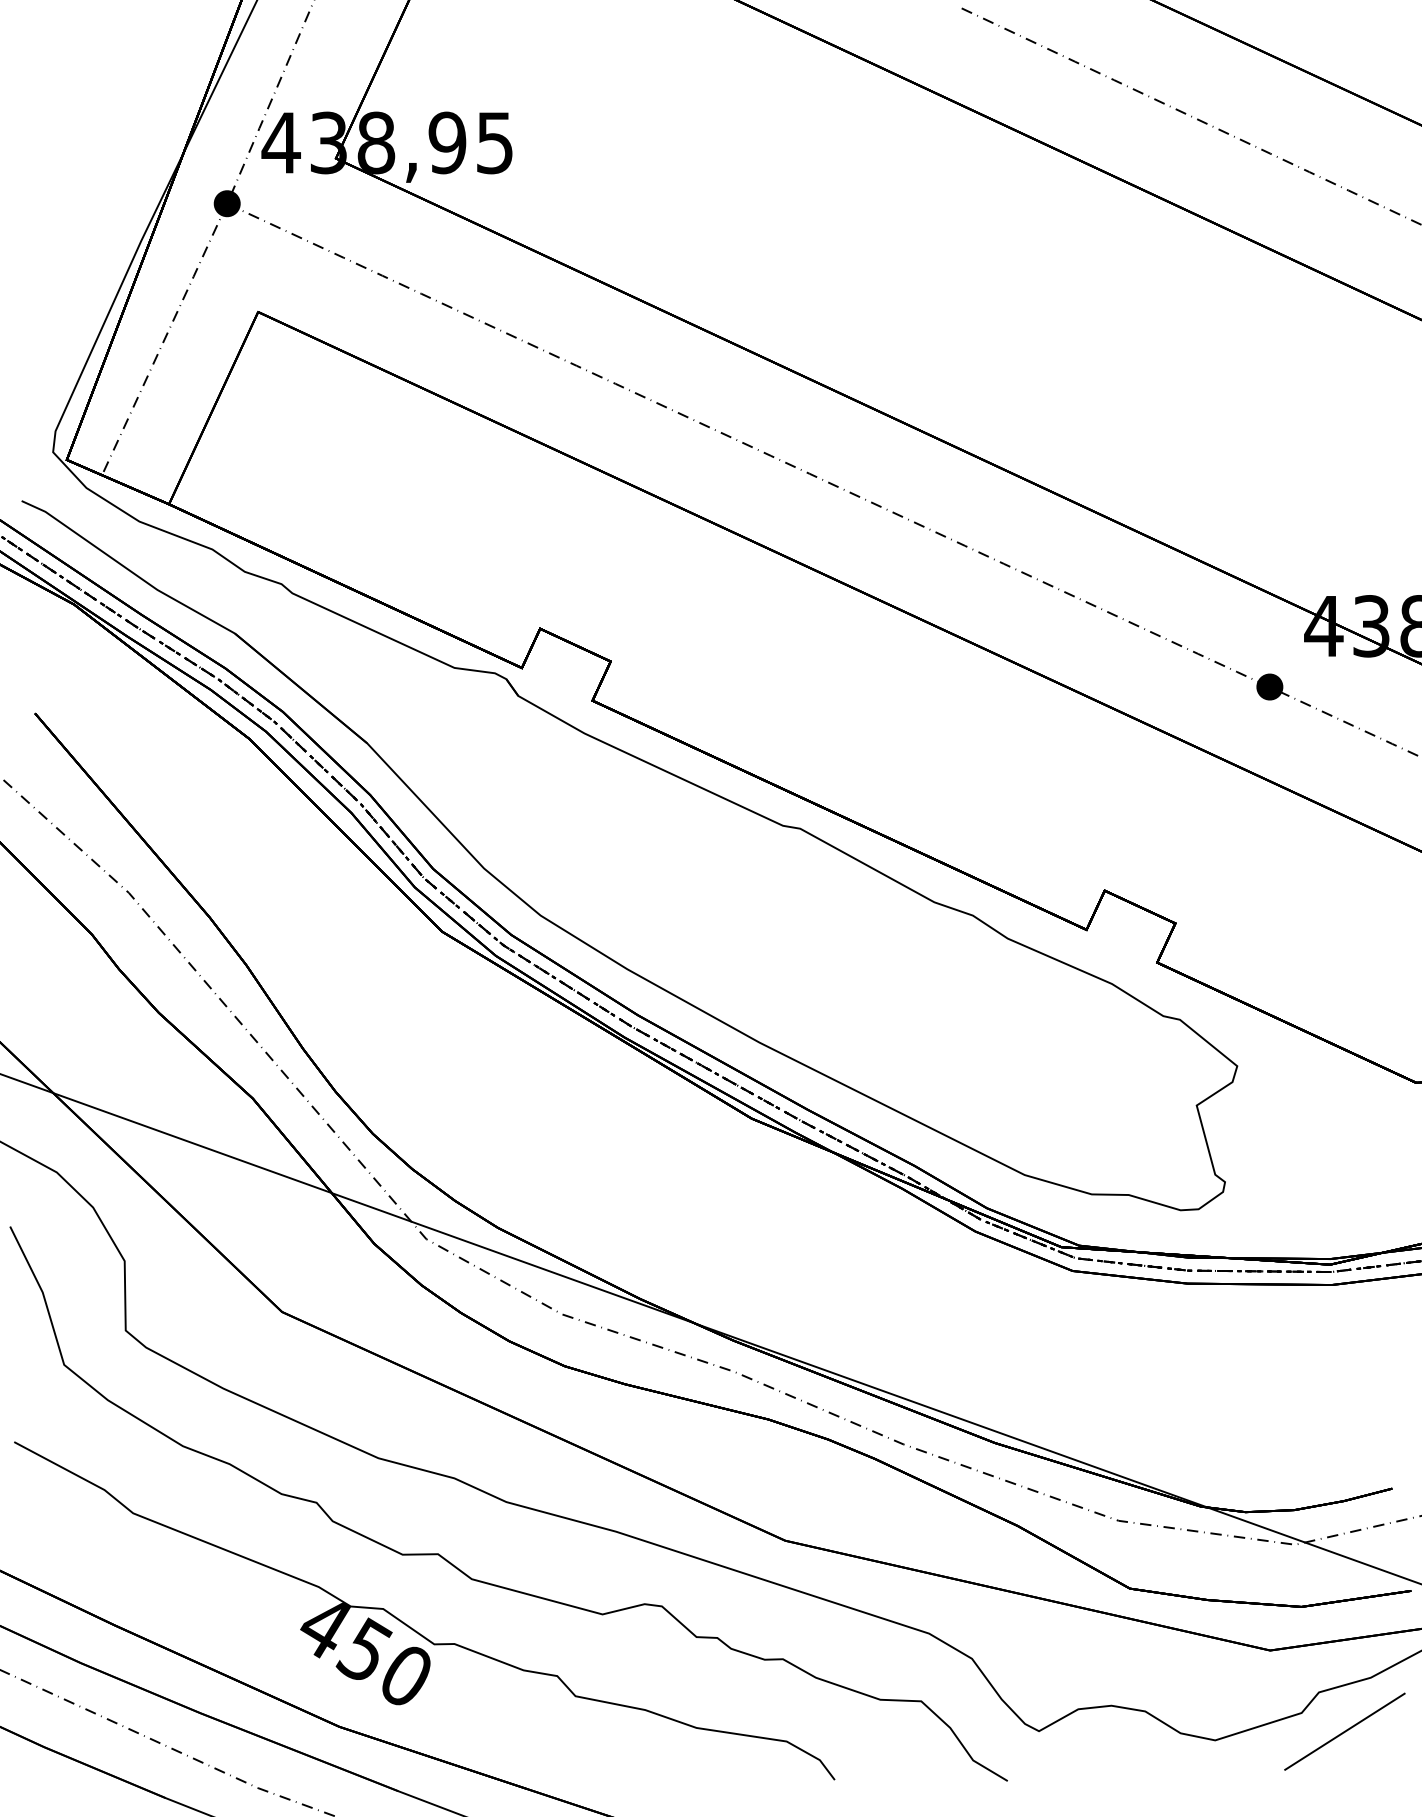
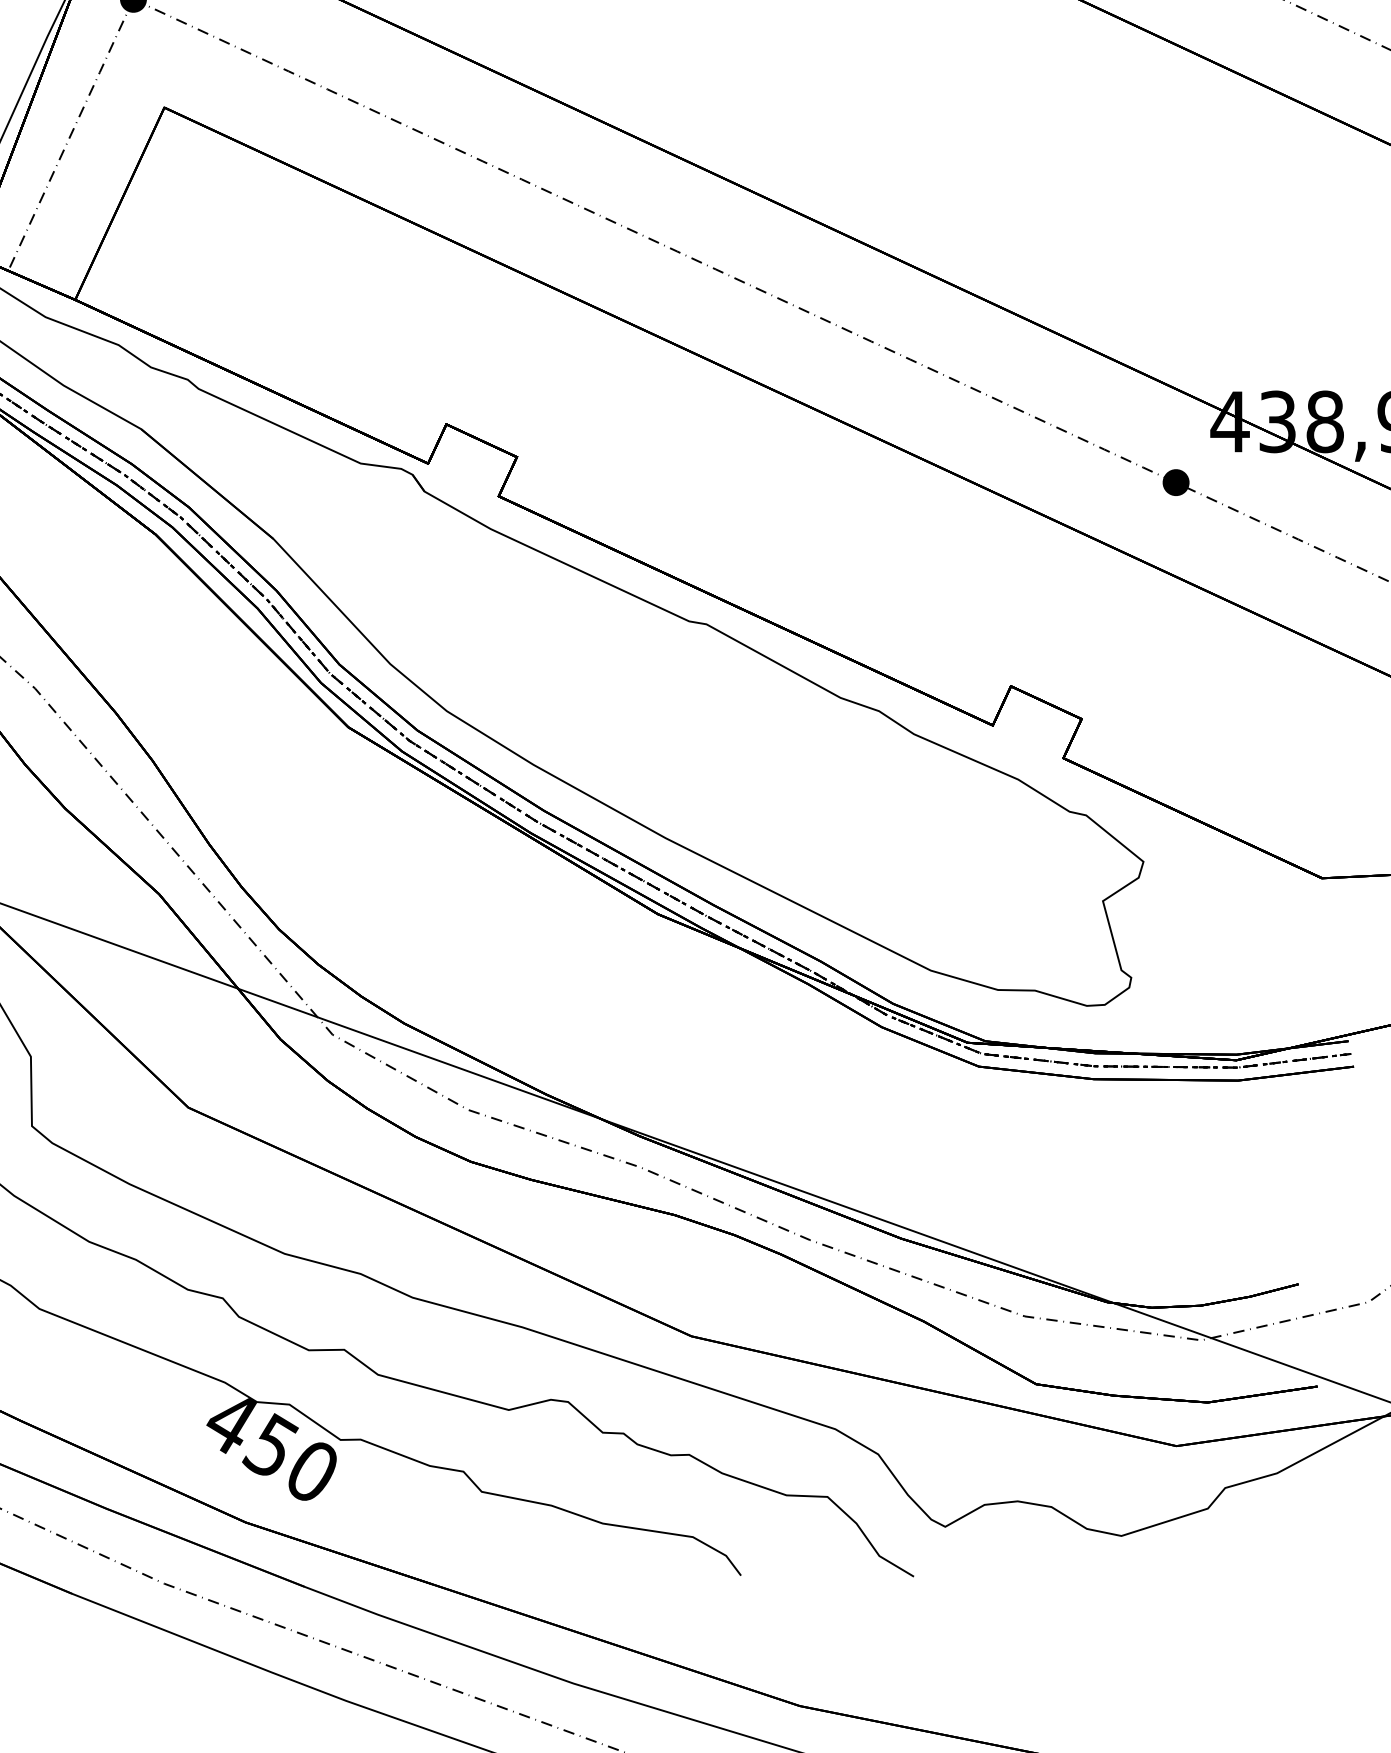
line: (1344, 1731) -> (1250, 1527), removed

